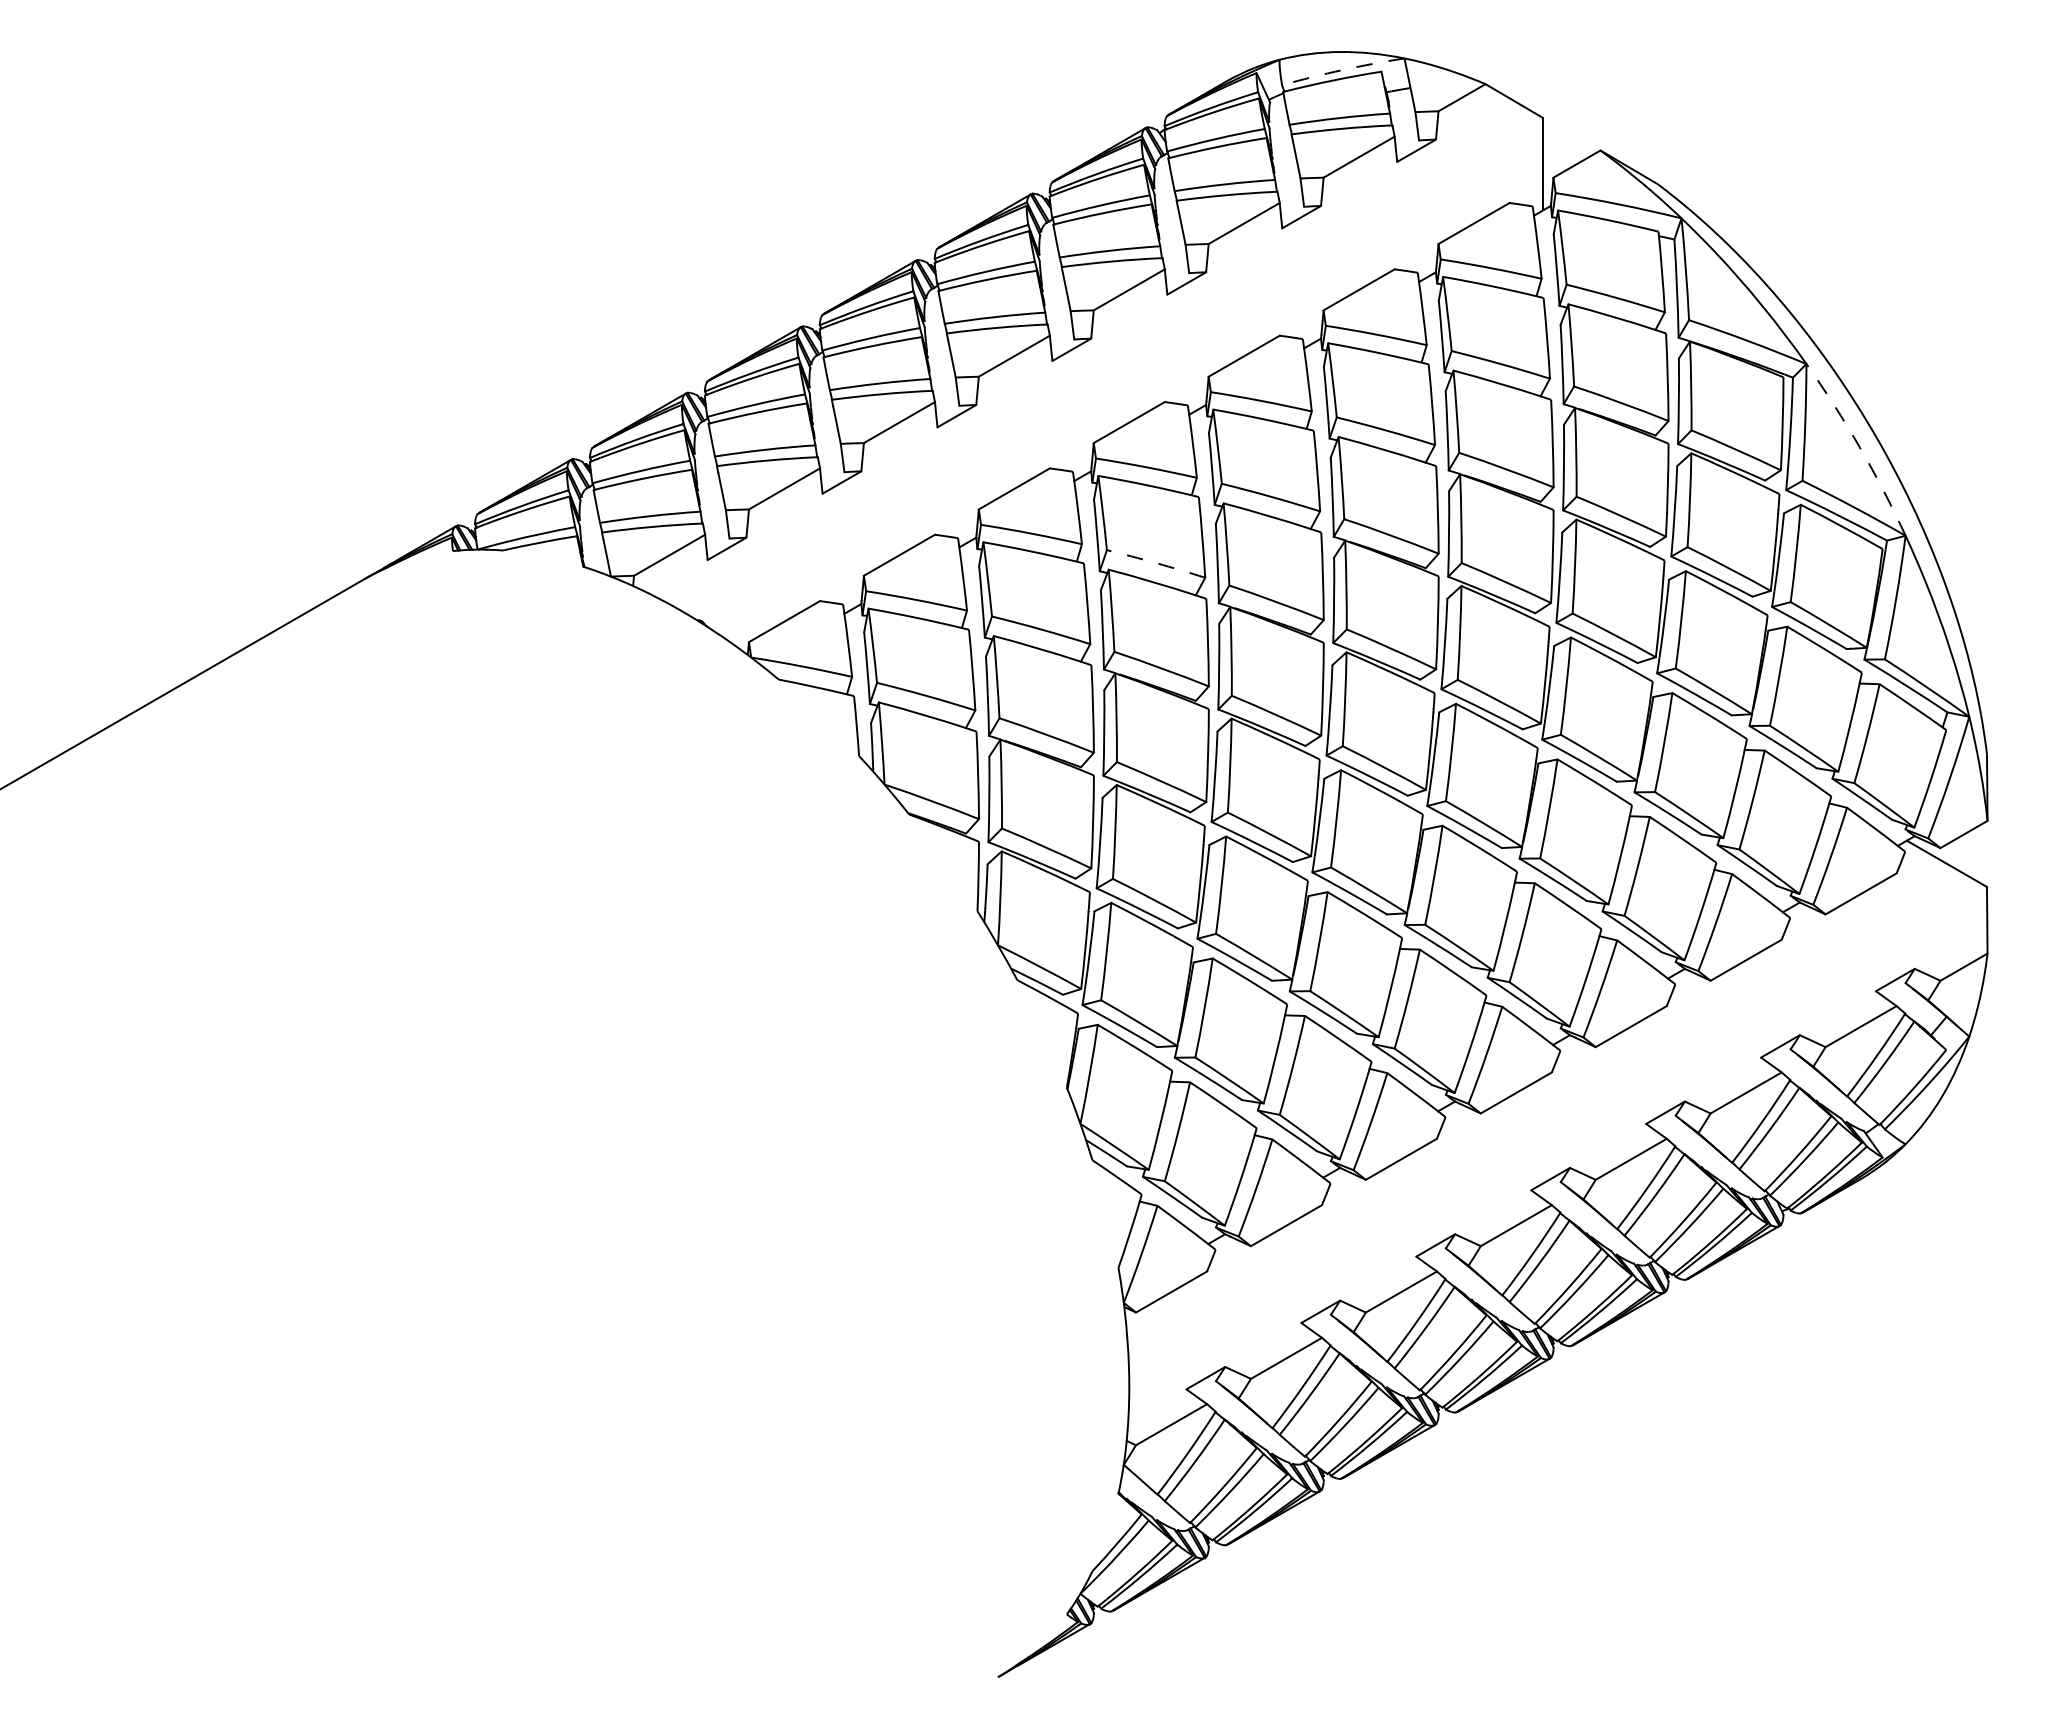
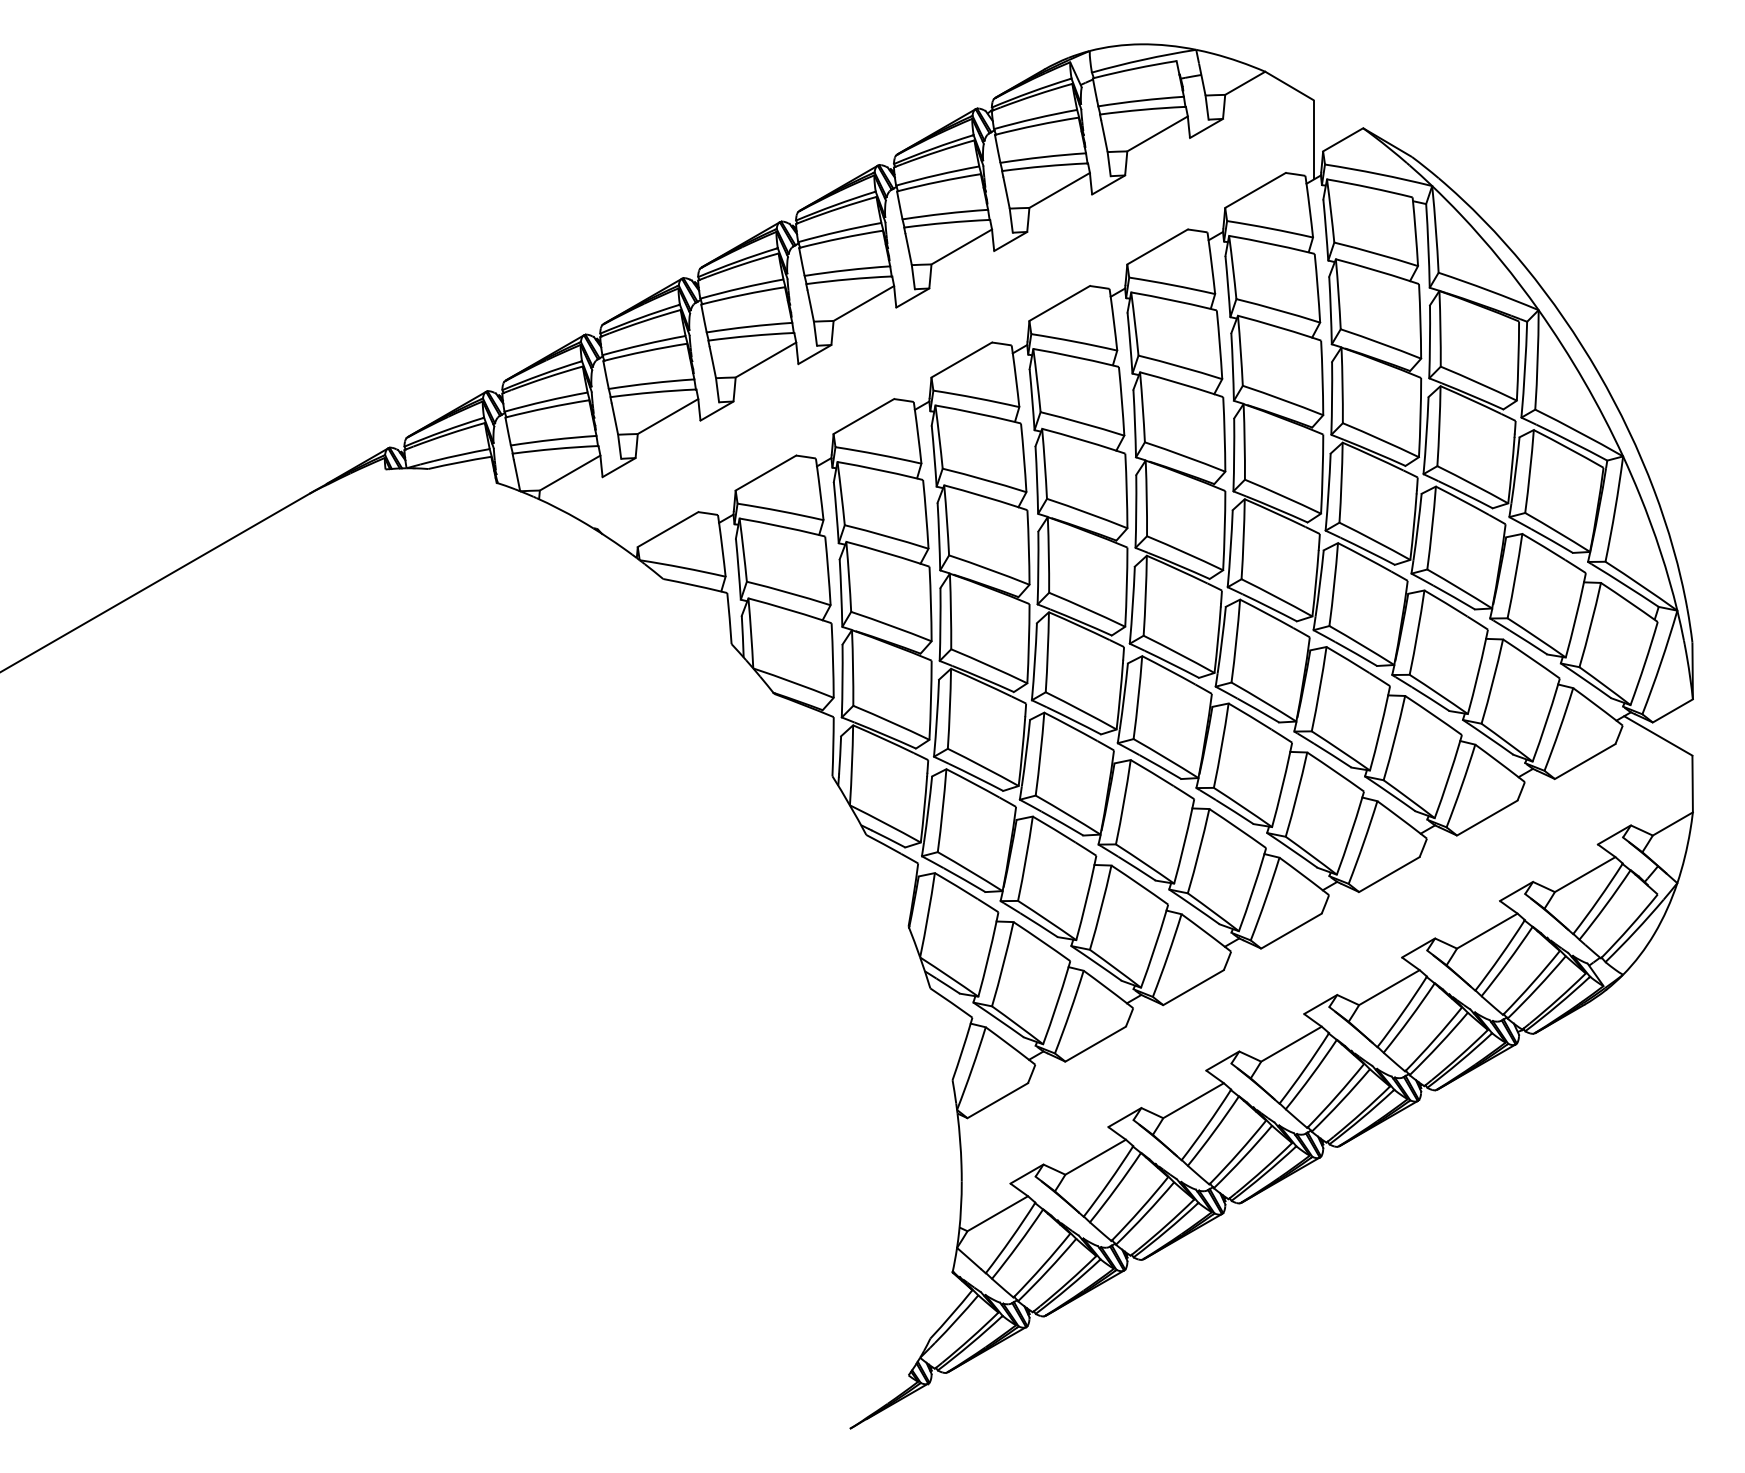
arc: (1342, 70) -> (1143, 60), dashed -> solid
arc: (1859, 447) -> (1583, 381), dashed -> solid
arc: (1156, 563) -> (984, 480), dashed -> solid

